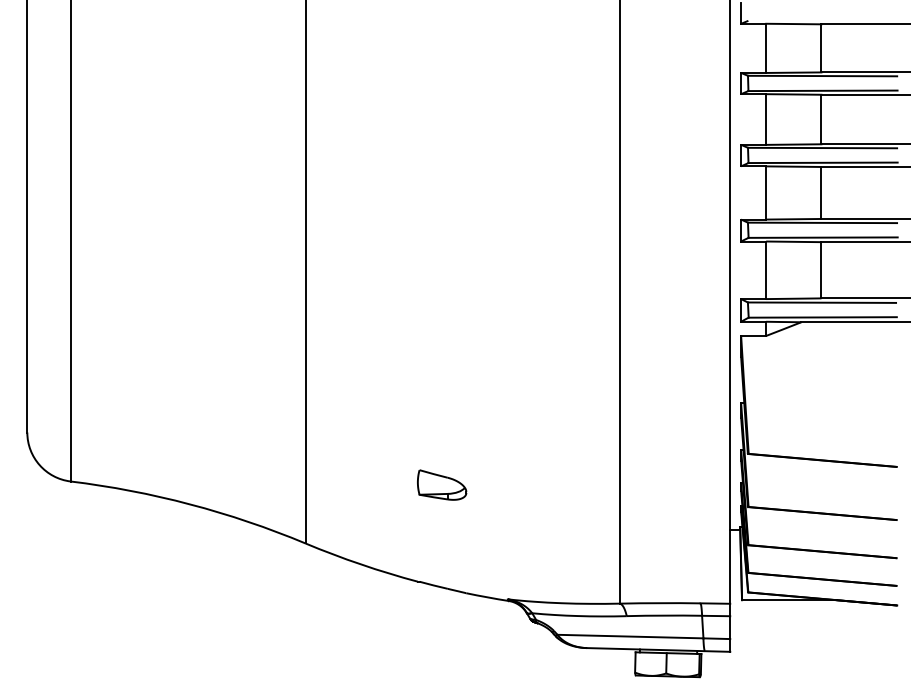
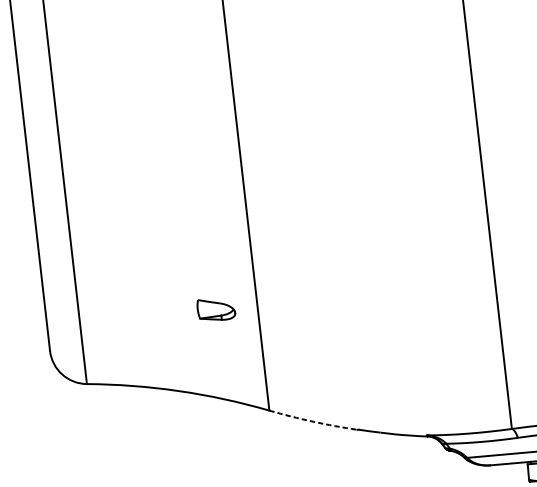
part: (442, 484) -> (216, 308), moved
arc: (361, 564) -> (313, 421), solid -> dashed

